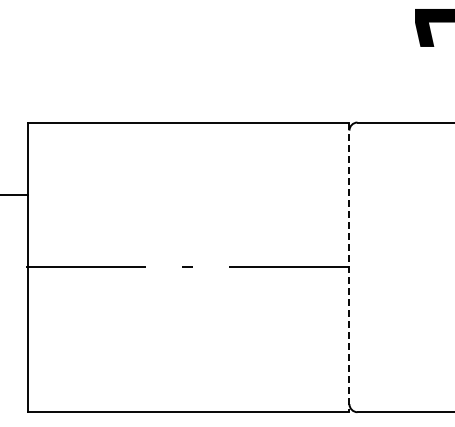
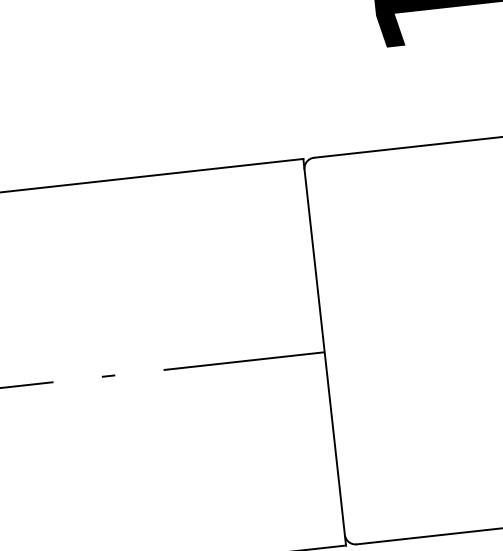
line: (349, 267) -> (324, 352), dashed -> solid

